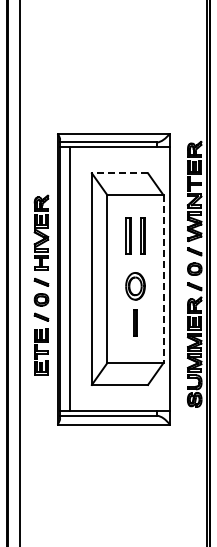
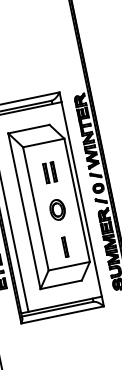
line: (119, 173) -> (28, 129), dashed -> solid
part: (135, 235) -> (49, 172), size x0.71
line: (163, 279) -> (77, 200), dashed -> solid
line: (135, 322) -> (65, 246), moved

